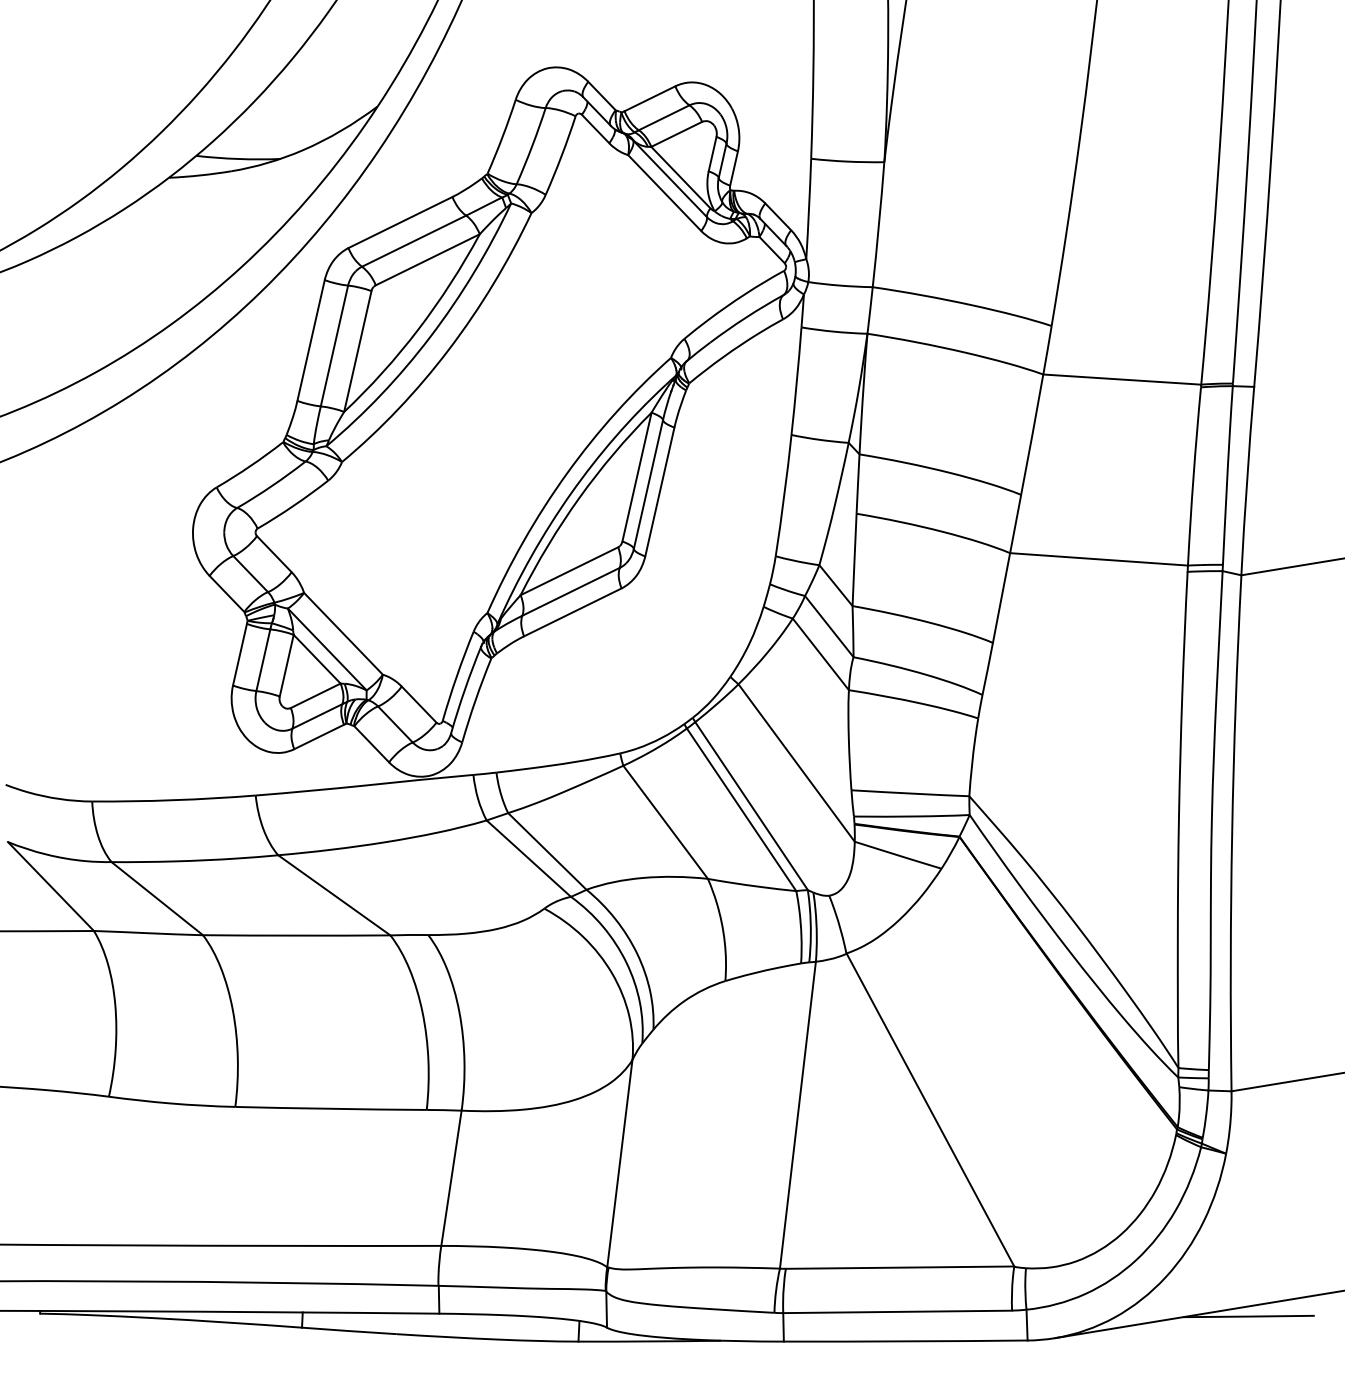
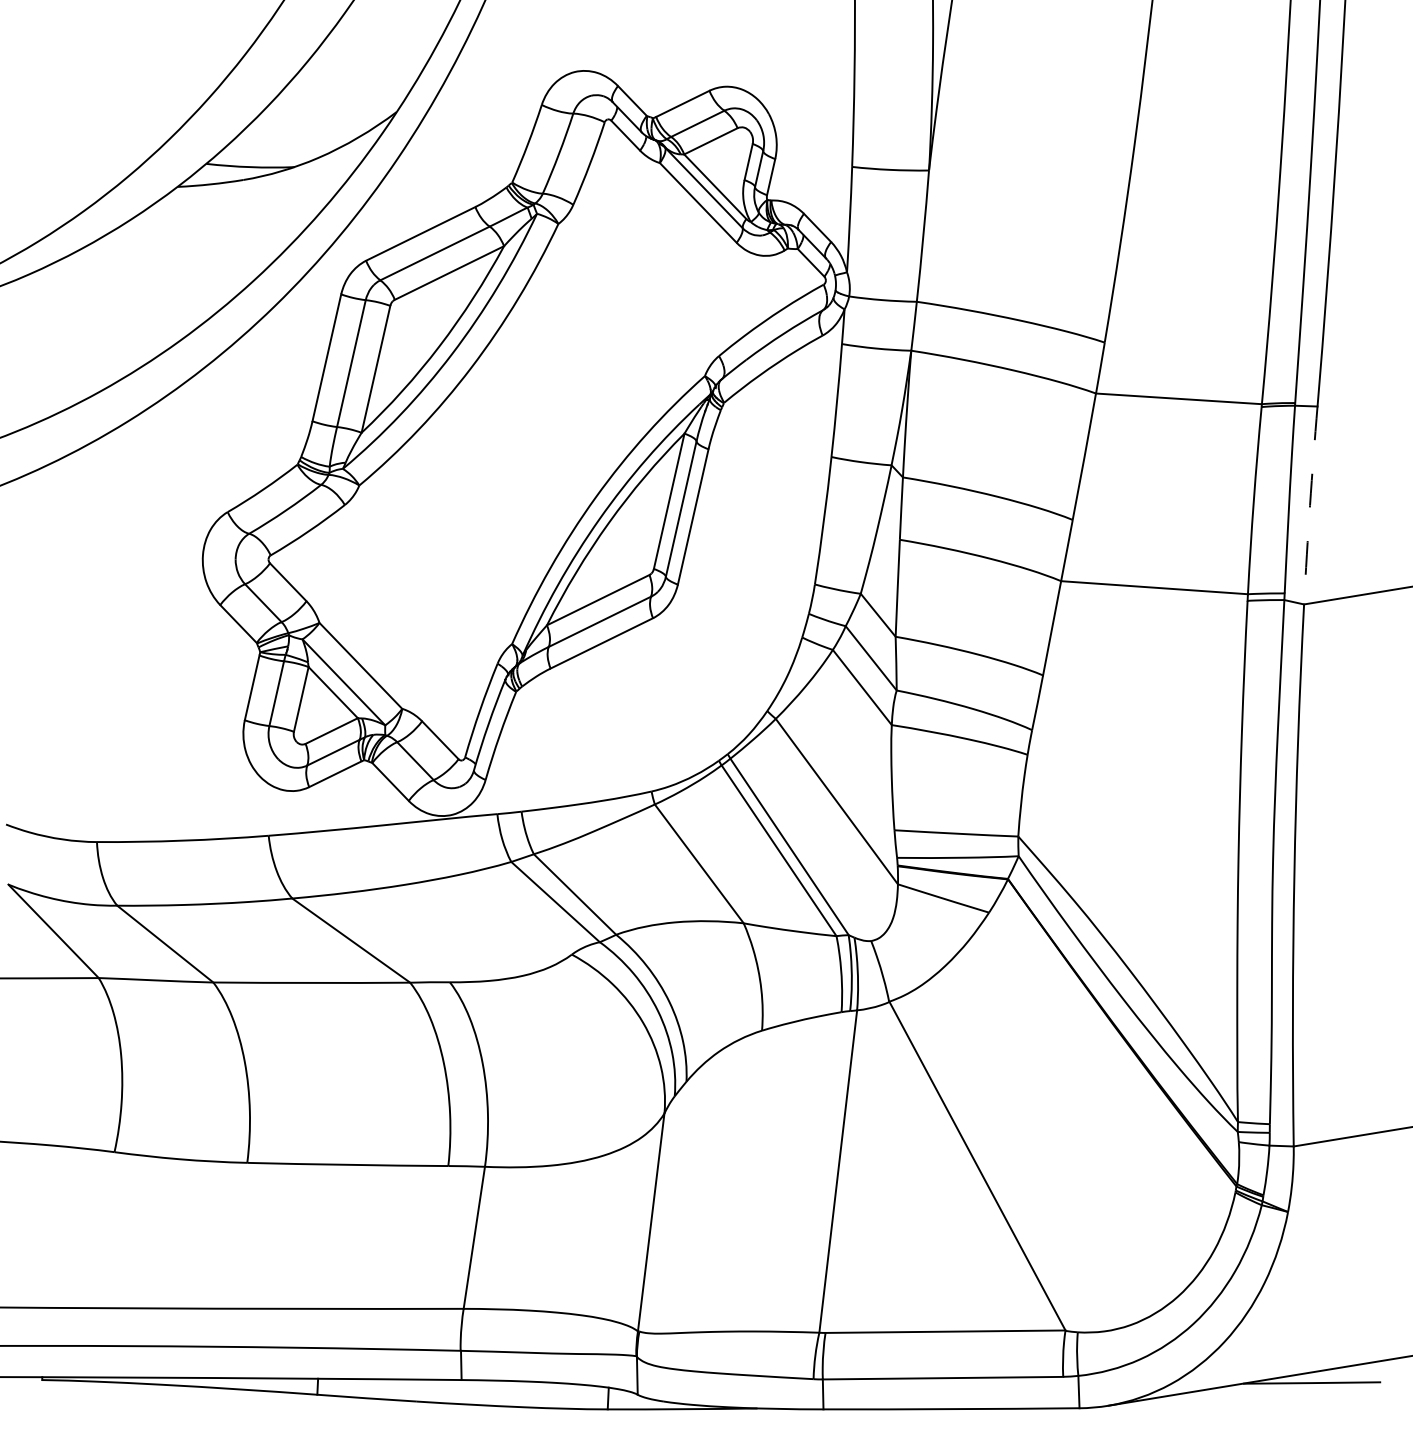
arc: (1247, 481) -> (1310, 505), solid -> dashed

